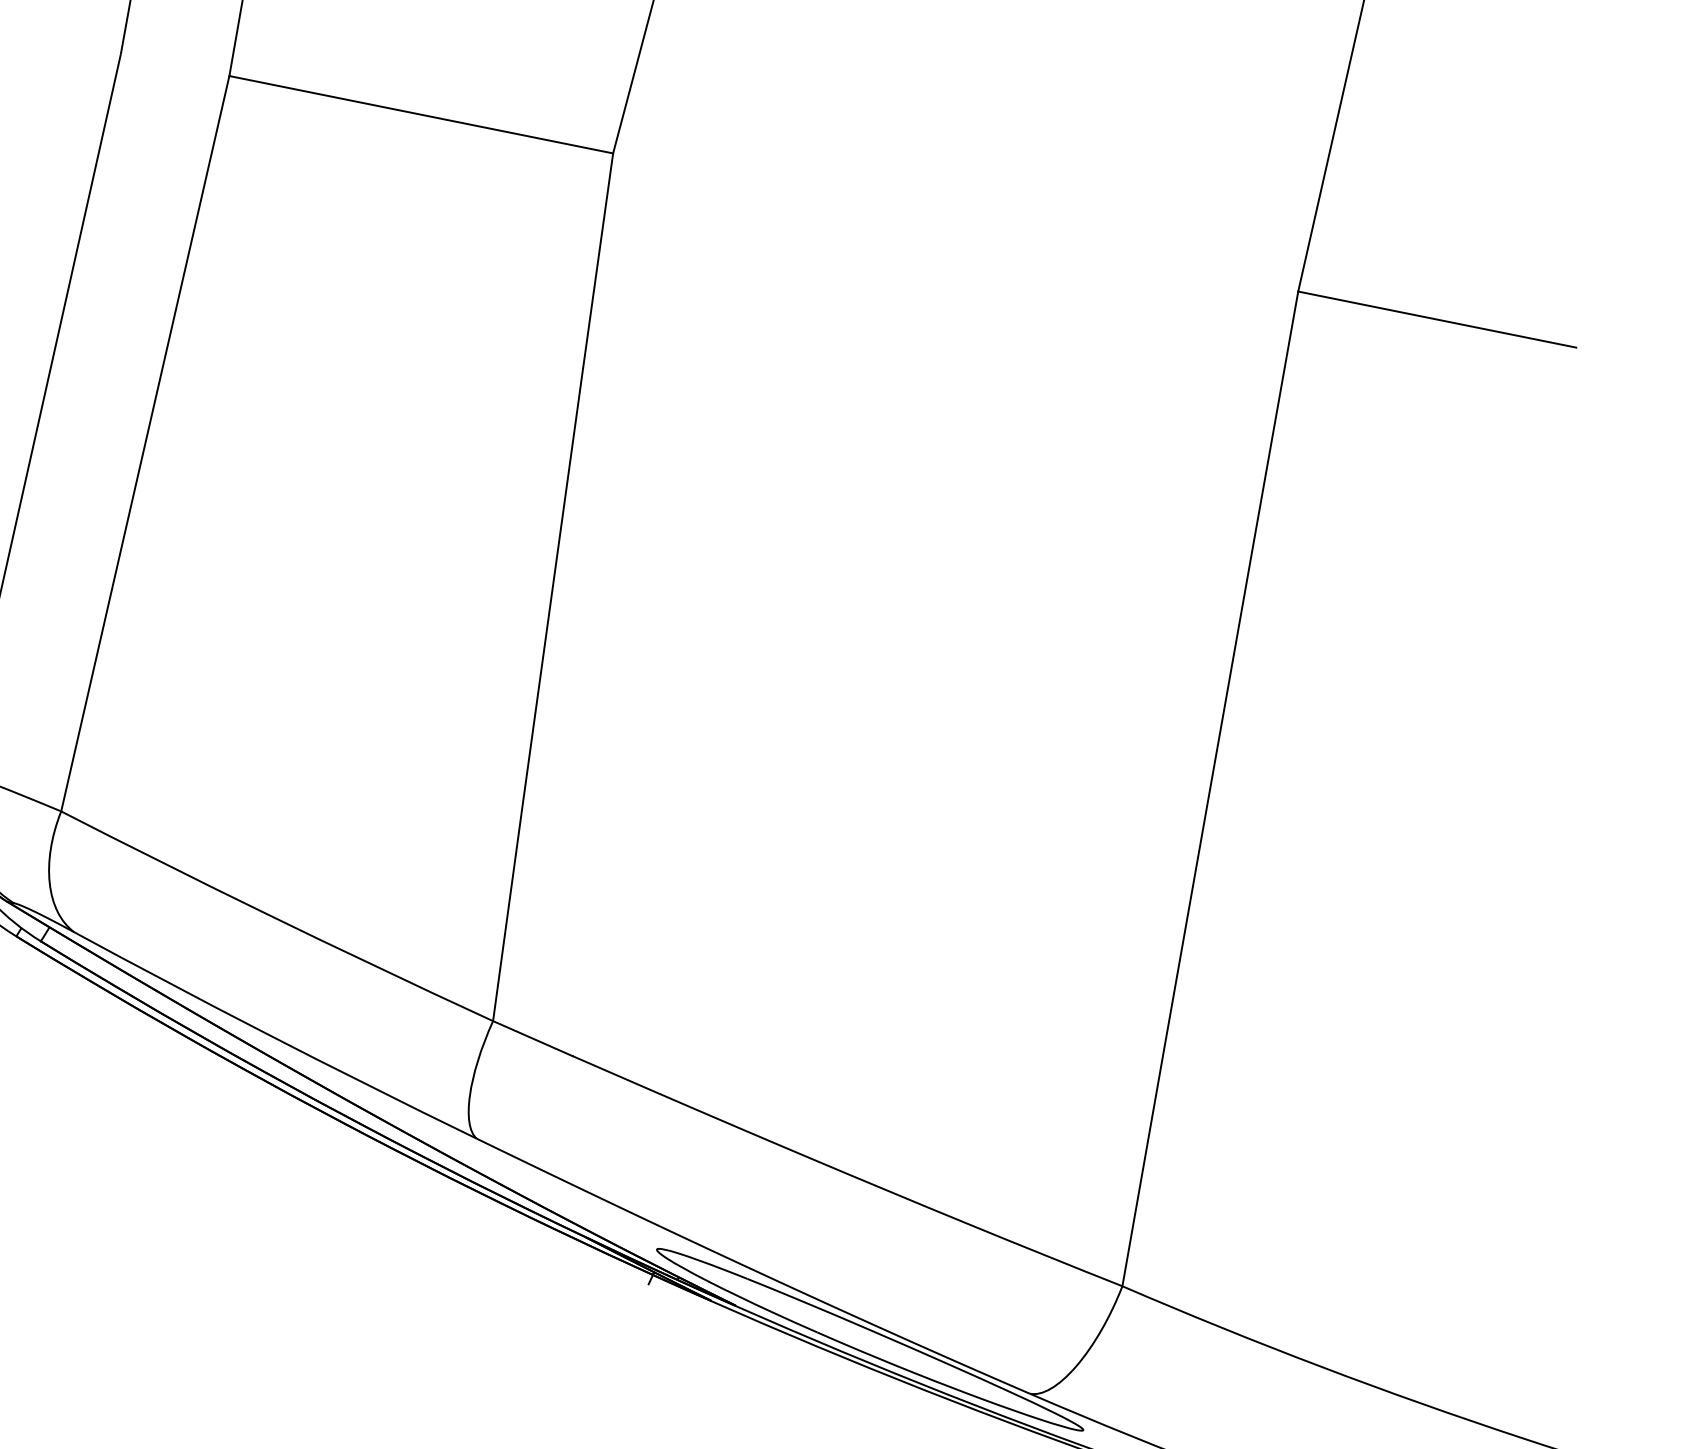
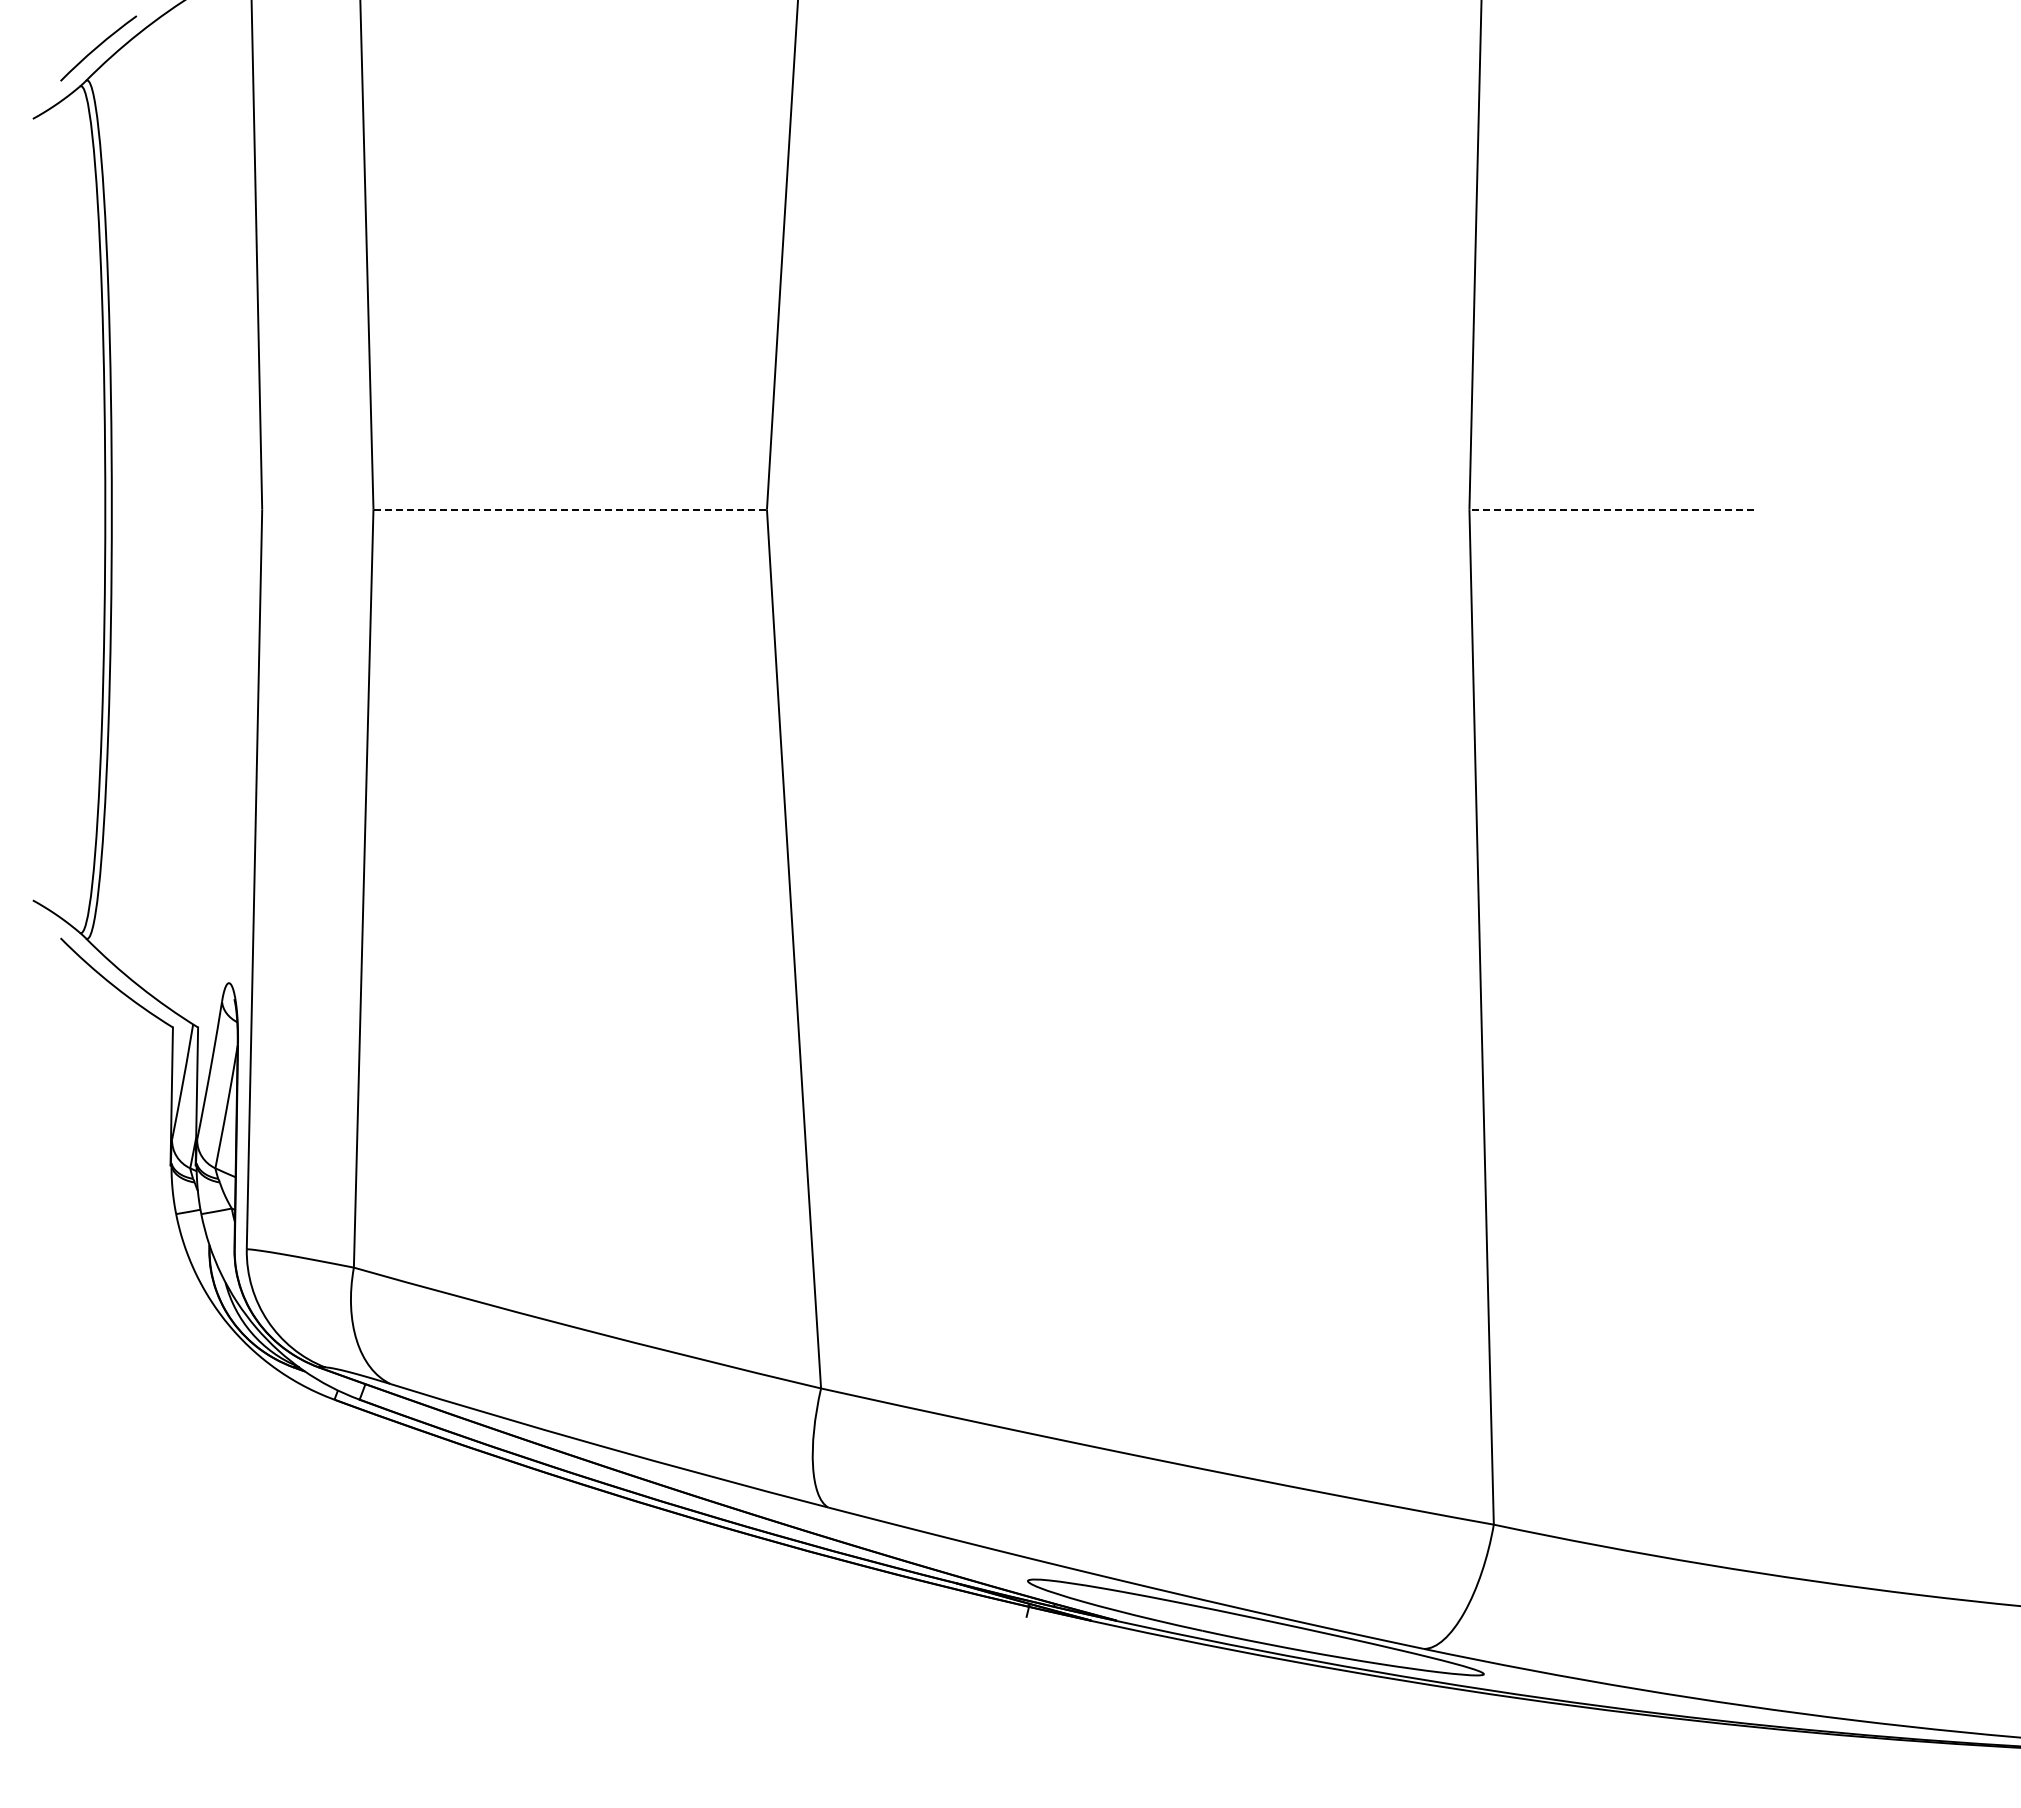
line: (421, 114) -> (570, 509), solid -> dashed
line: (1436, 319) -> (1611, 509), solid -> dashed

